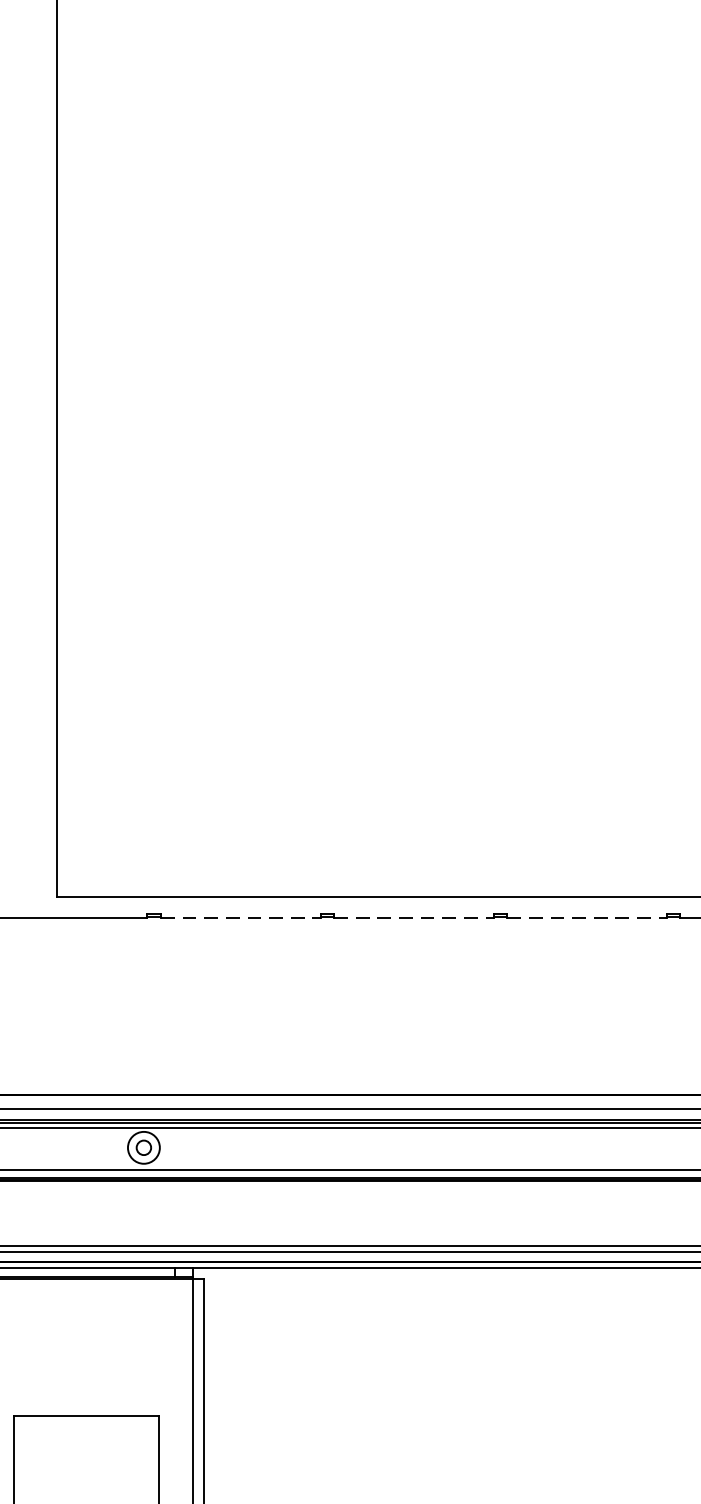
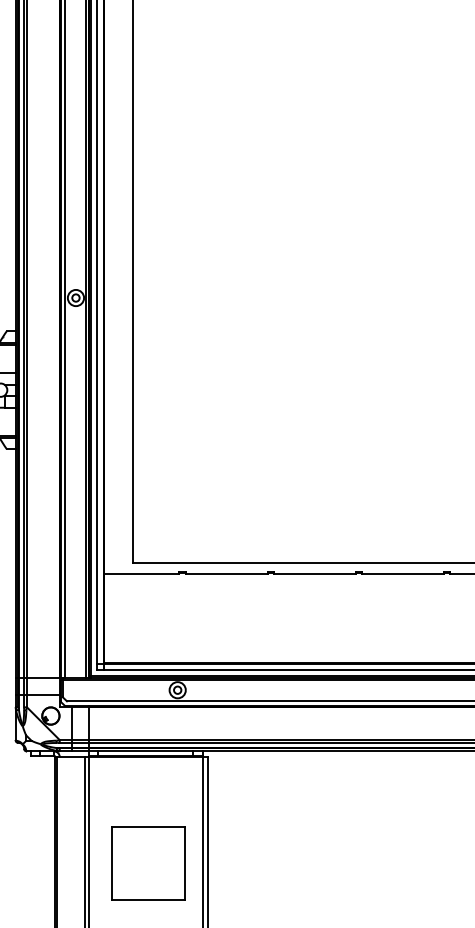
line: (239, 918) -> (226, 573), dashed -> solid
line: (412, 918) -> (314, 573), dashed -> solid
line: (587, 918) -> (403, 573), dashed -> solid

